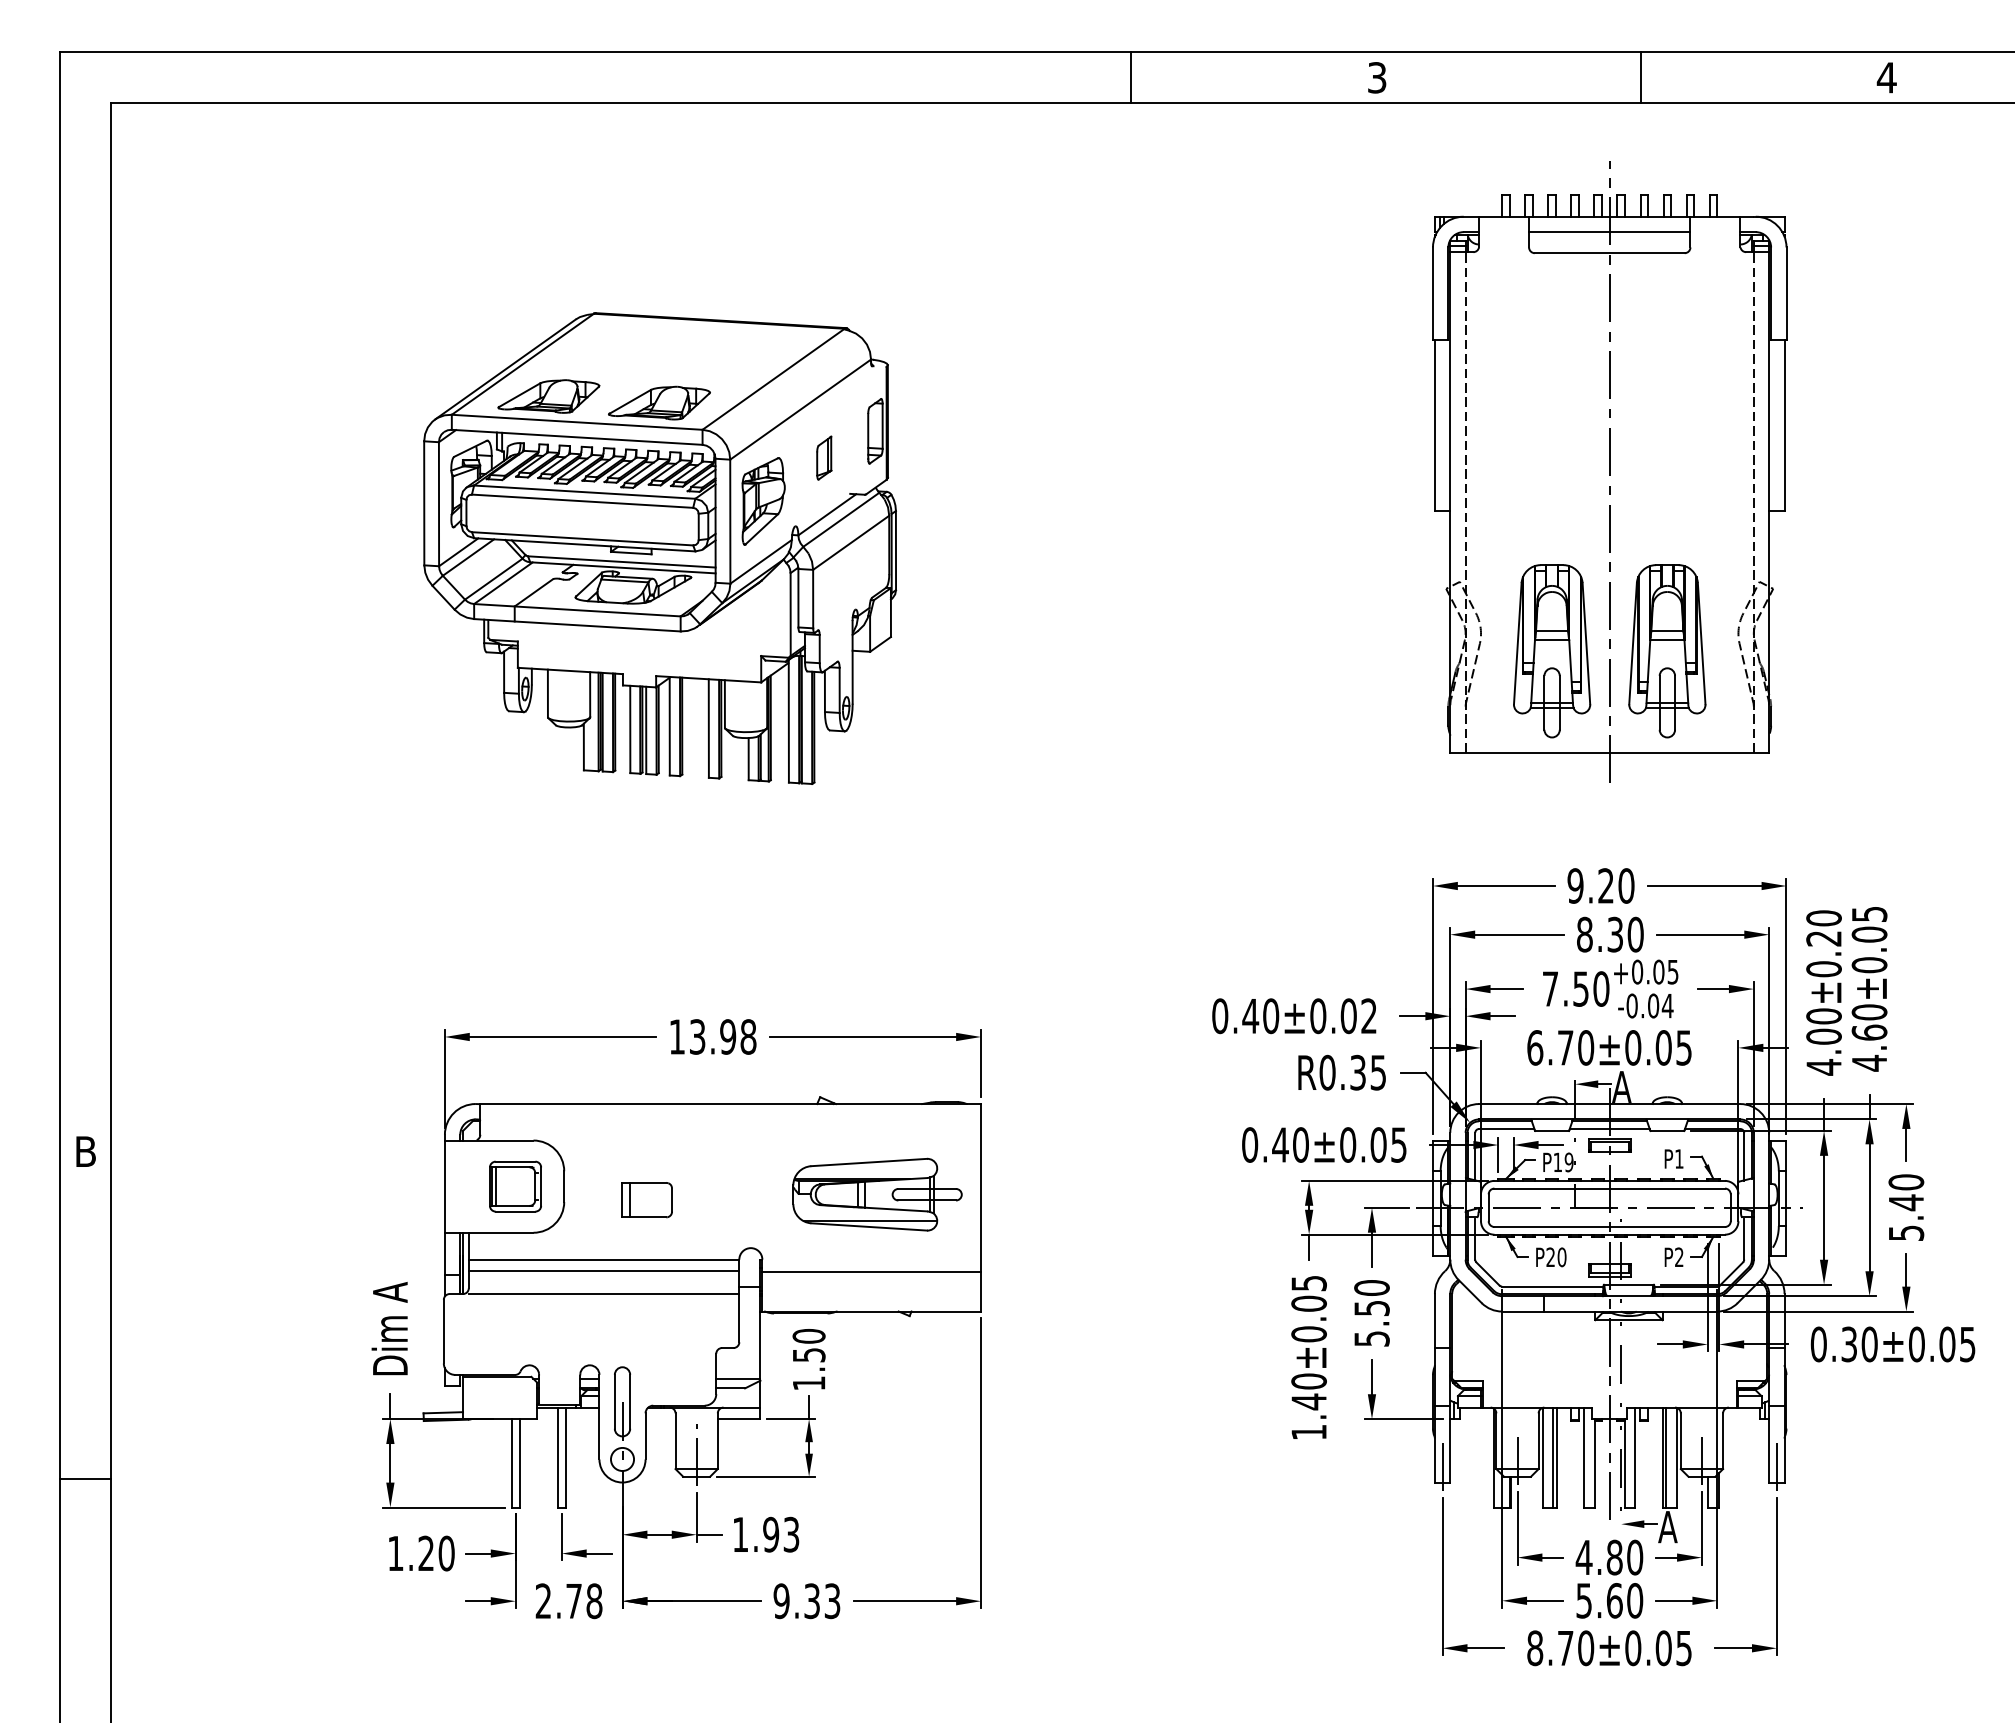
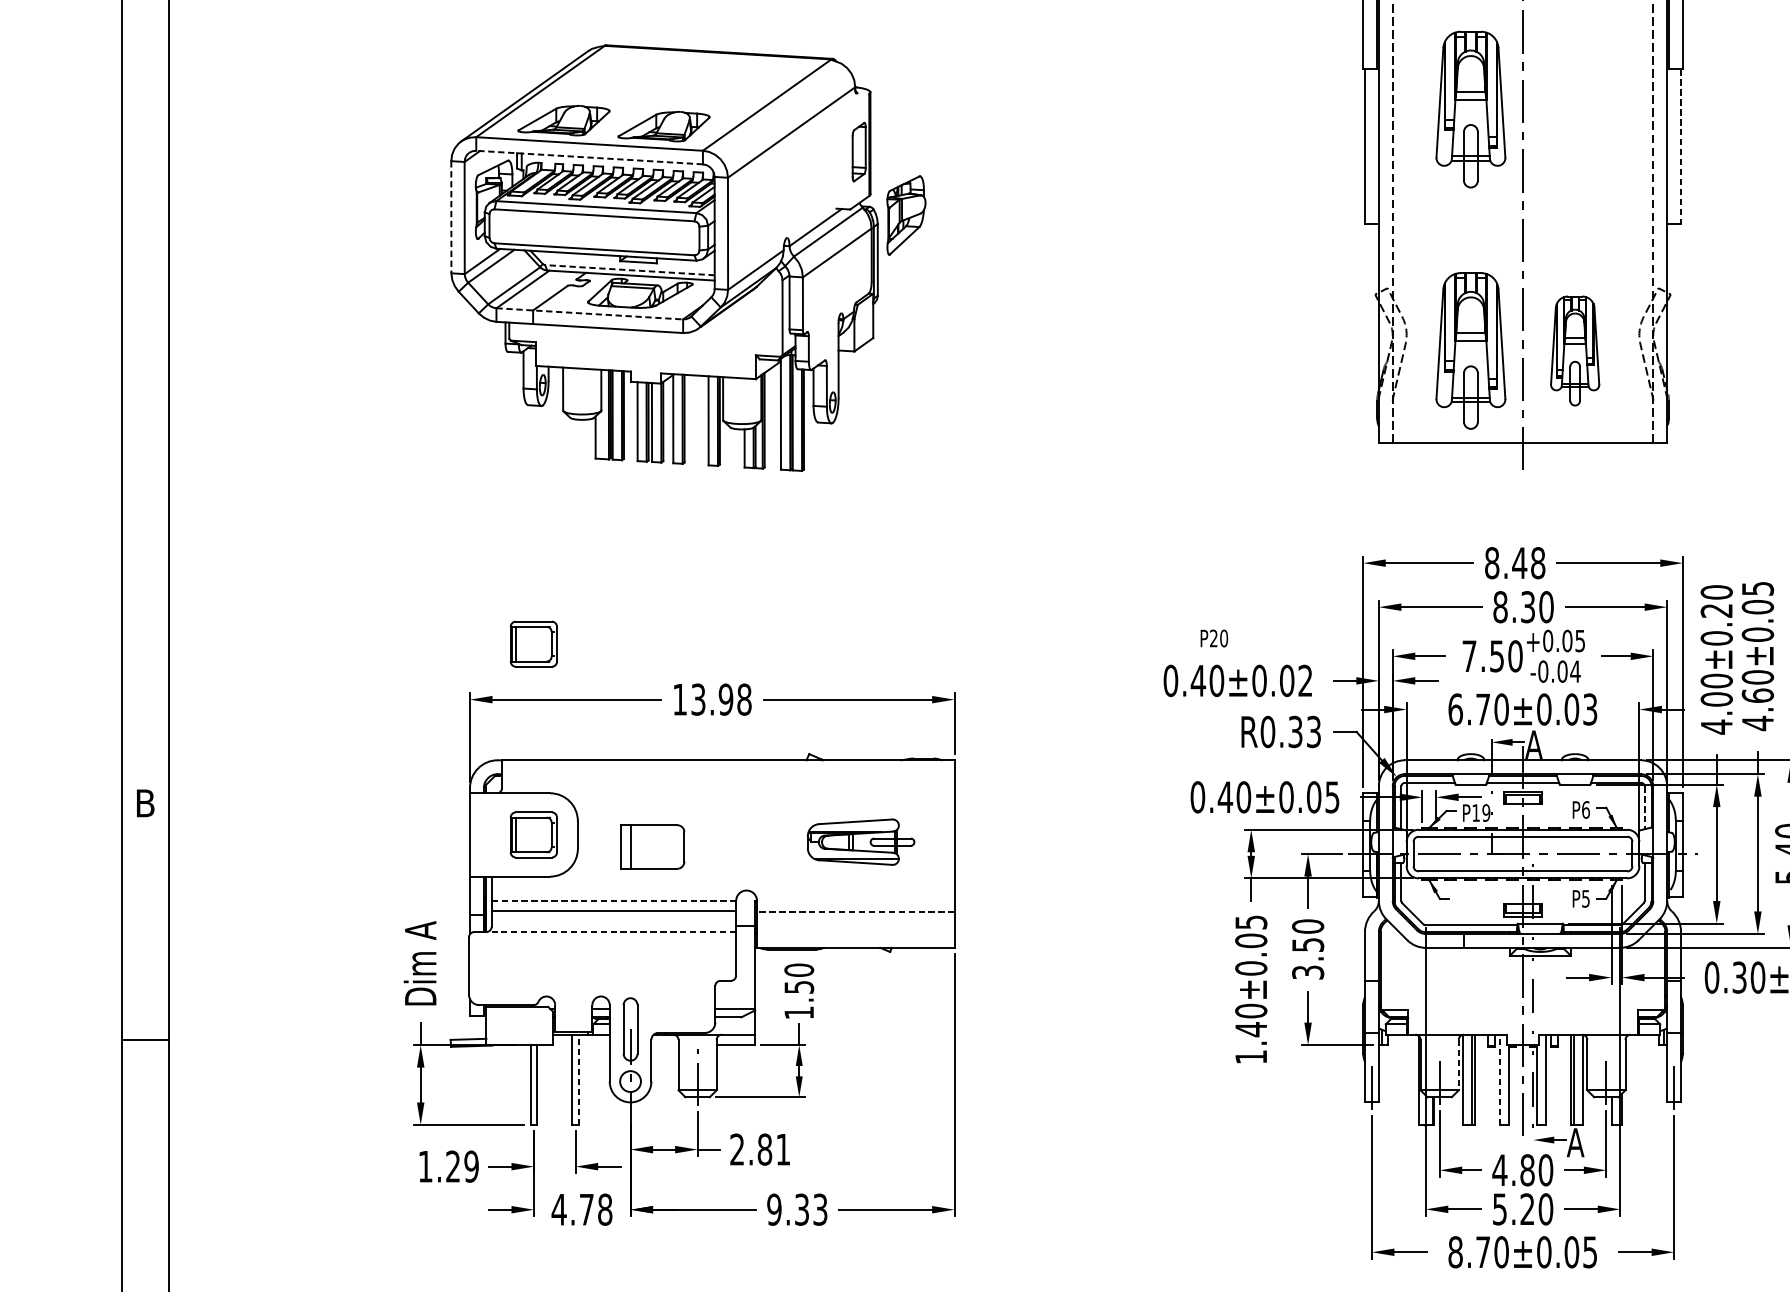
part: (1552, 384) -> (1471, 109), added
line: (1784, 425) -> (1681, 146), solid -> dashed
line: (577, 437) -> (589, 157), solid -> dashed
part: (824, 457) -> (813, 175), removed
part: (763, 501) -> (906, 215), moved
line: (424, 503) -> (451, 217), solid -> dashed
line: (621, 561) -> (629, 269), solid -> dashed
line: (577, 610) -> (589, 314), solid -> dashed
part: (1667, 651) -> (1575, 351), size x0.7
text: (1600, 885) -> (1514, 562), 9.20 -> 8.48
part: (515, 975) -> (533, 644), added
text: (1684, 1047) -> (1590, 709), 6.70±0.05 -> 6.70±0.03
text: (1378, 1071) -> (1313, 730), R0.35 -> R0.33
line: (1744, 1157) -> (1644, 808), solid -> dashed
text: (1679, 1158) -> (1586, 809), P1 -> P6
part: (877, 1194) -> (861, 842), size x0.7
part: (646, 1200) -> (652, 847), size x1.4
text: (1551, 1257) -> (1214, 638), moved
text: (1679, 1257) -> (1586, 899), P2 -> P5
line: (604, 1259) -> (614, 900), solid -> dashed
line: (871, 1271) -> (855, 911), solid -> dashed
line: (603, 1294) -> (613, 932), solid -> dashed
text: (1371, 1338) -> (1307, 972), 5.50 -> 3.50
line: (1538, 1441) -> (1458, 1065), solid -> dashed
line: (565, 1457) -> (579, 1079), solid -> dashed
line: (1583, 1457) -> (1499, 1079), solid -> dashed
line: (85, 1479) -> (145, 1040), moved
text: (765, 1534) -> (759, 1149), 1.93 -> 2.81
text: (446, 1553) -> (471, 1166), 1.20 -> 1.29
text: (543, 1600) -> (559, 1209), 2.78 -> 4.78
text: (1614, 1600) -> (1527, 1209), 5.60 -> 5.20

